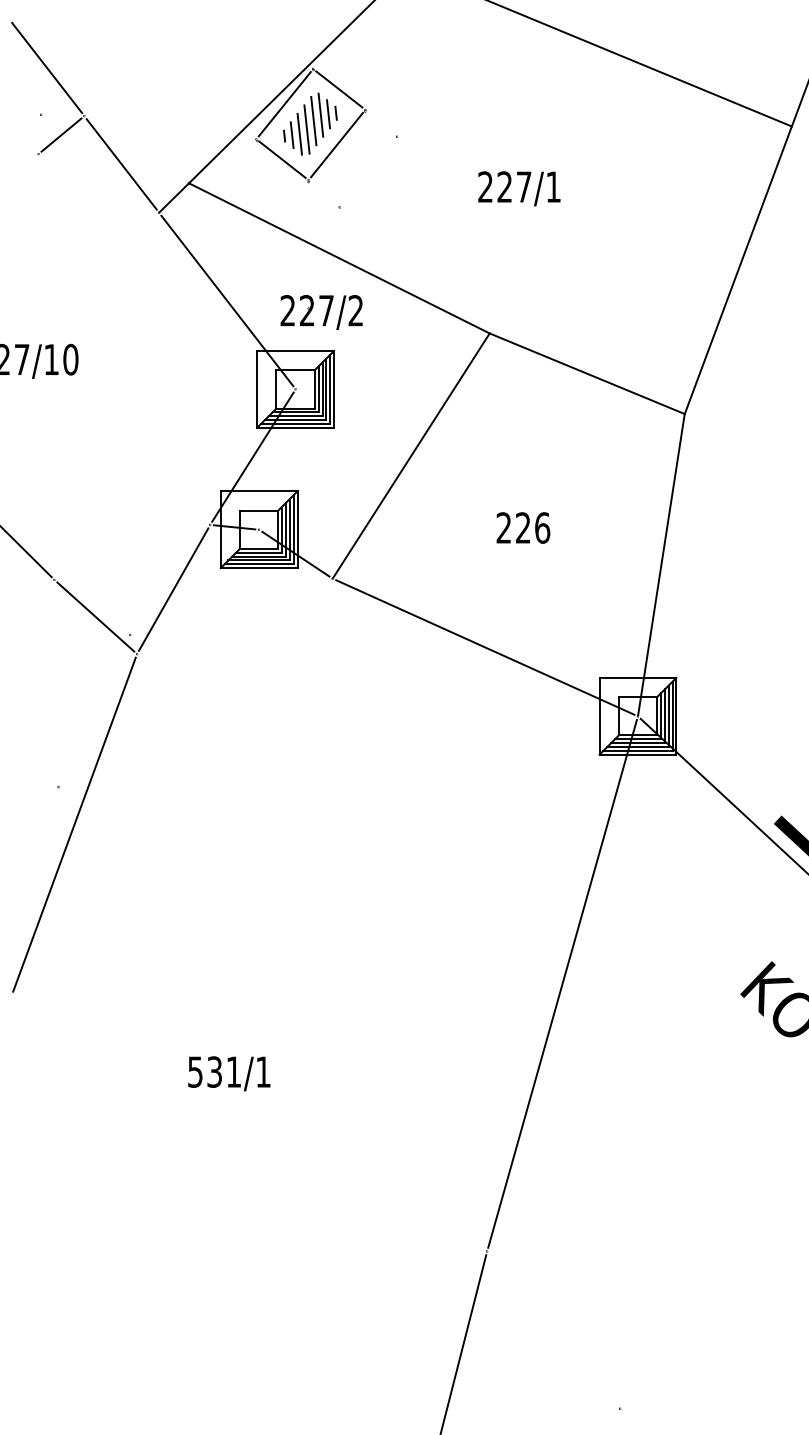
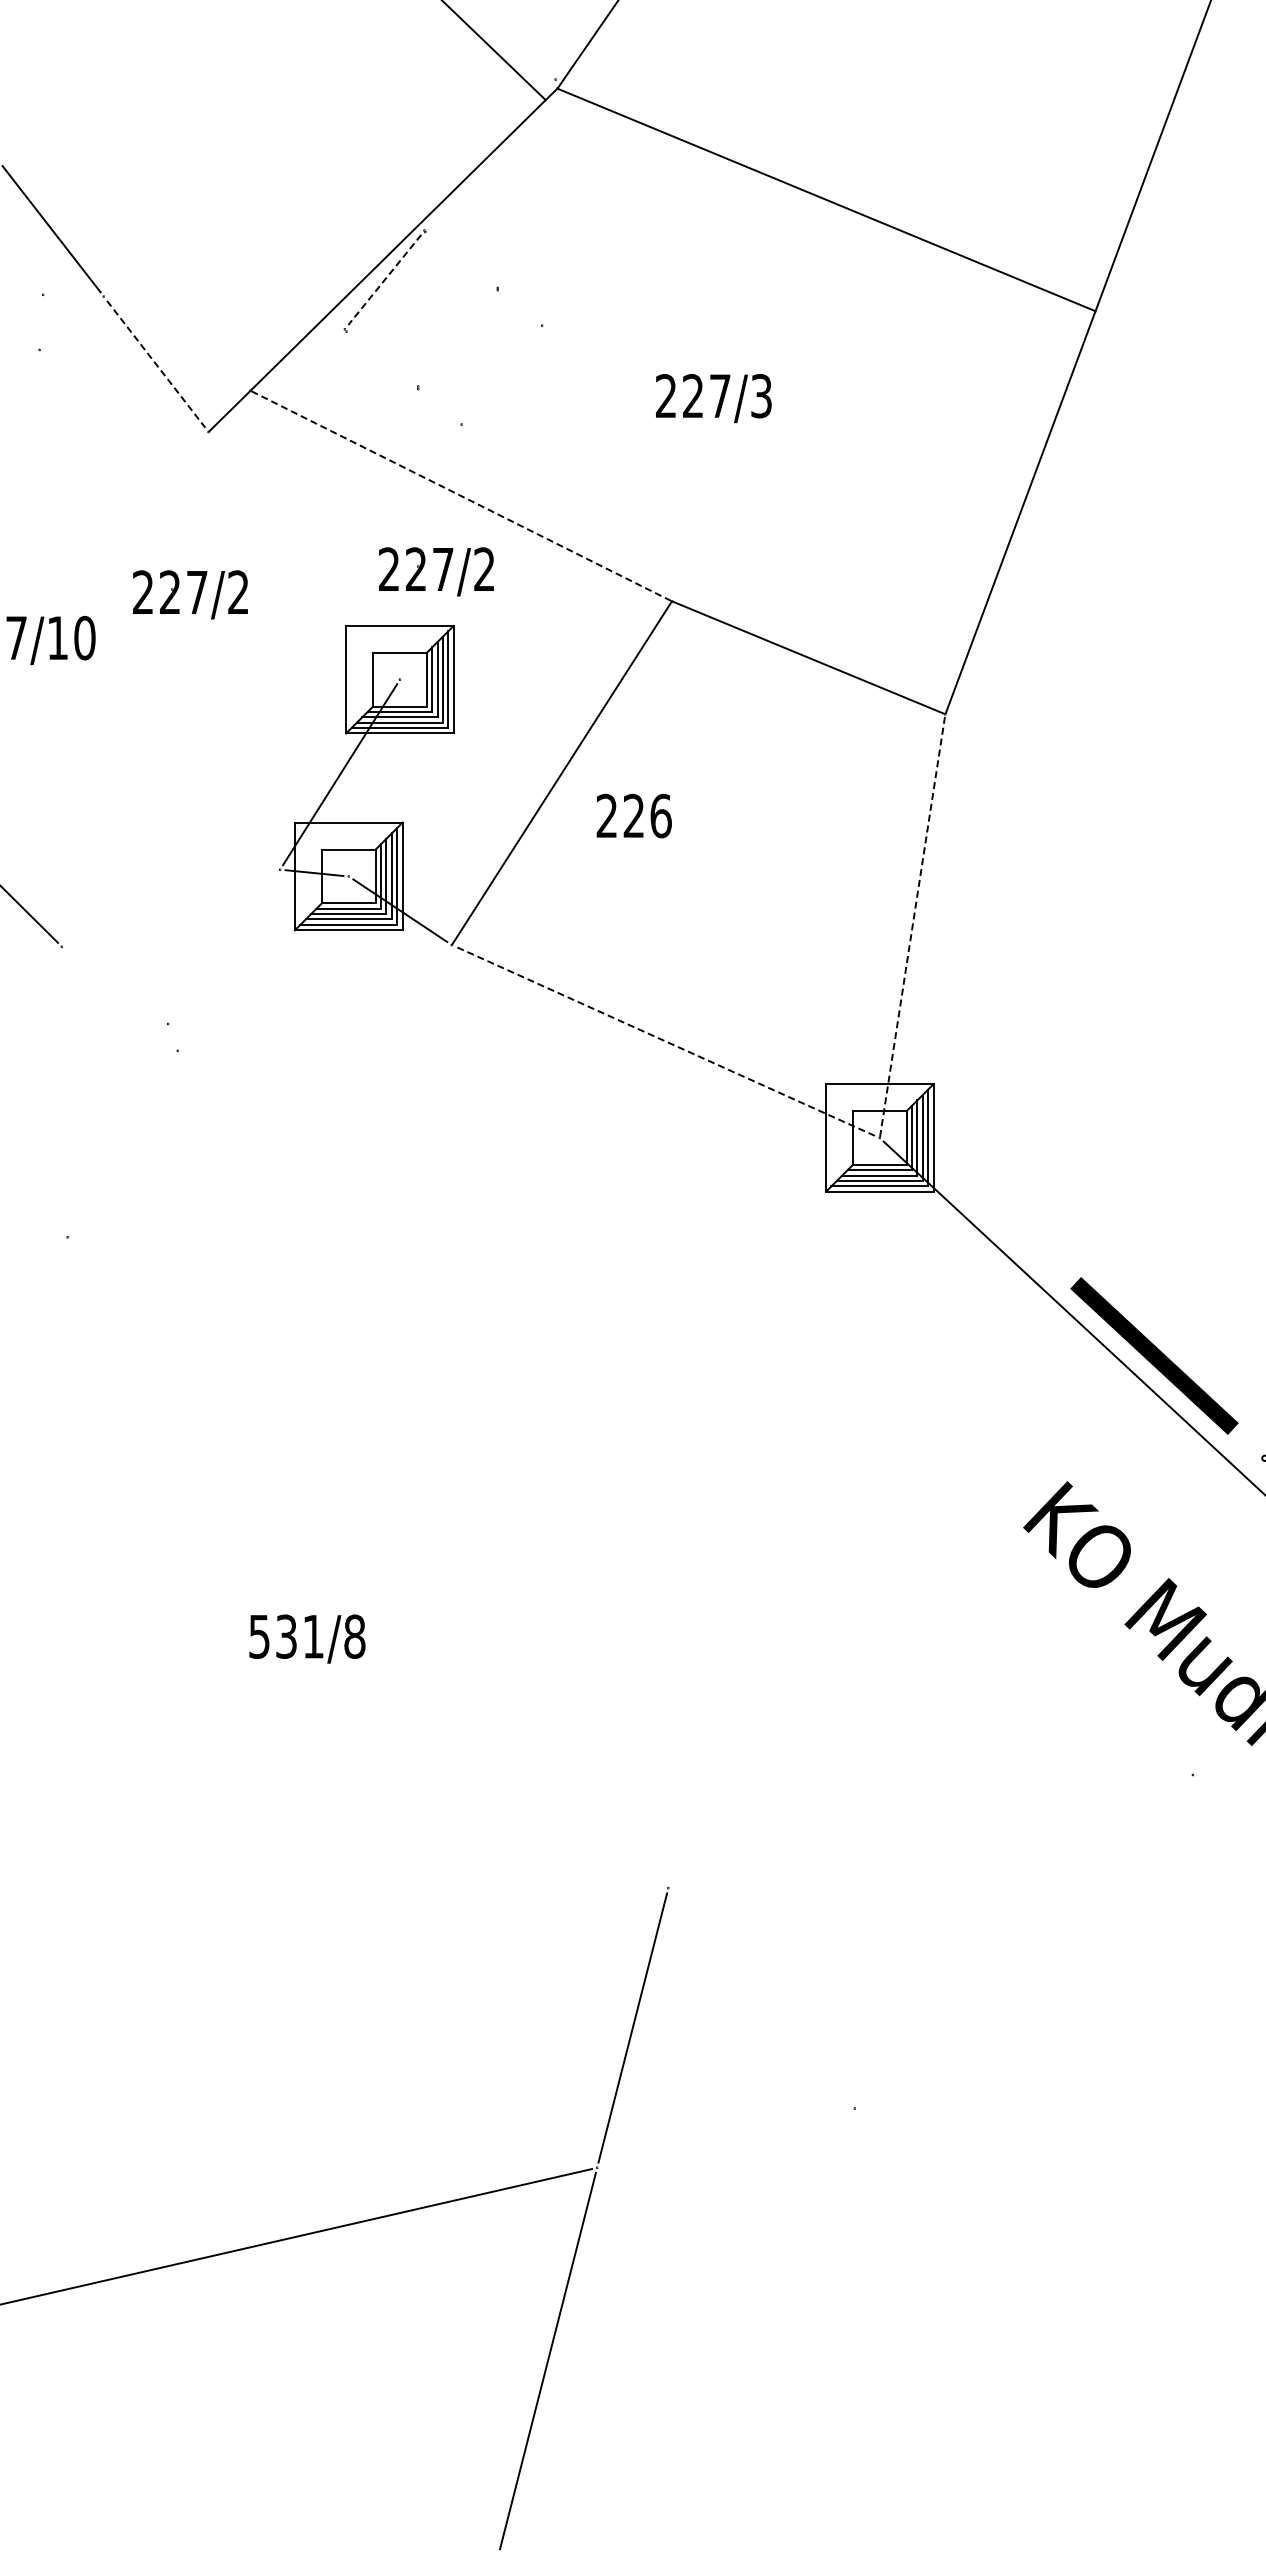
line: (338, 89) -> (460, 259), removed
line: (284, 103) -> (384, 279), solid -> dashed
hatch: (310, 123) -> (420, 307), removed
line: (61, 135) -> (71, 323), removed
line: (336, 145) -> (457, 337), removed
line: (282, 159) -> (381, 357), removed
line: (121, 164) -> (156, 364), solid -> dashed
text: (553, 187) -> (761, 396), 227/1 -> 227/3
line: (339, 258) -> (461, 496), solid -> dashed
line: (226, 300) -> (303, 555), removed
part: (150, 329) -> (196, 595), added
text: (522, 527) -> (633, 815), moved
line: (661, 564) -> (912, 925), solid -> dashed
line: (173, 589) -> (228, 960), removed
line: (95, 616) -> (119, 998), removed
line: (485, 647) -> (665, 1041), solid -> dashed
line: (74, 824) -> (89, 1289), removed
line: (562, 983) -> (773, 1512), removed
text: (263, 1071) -> (354, 1636), 531/1 -> 531/8

